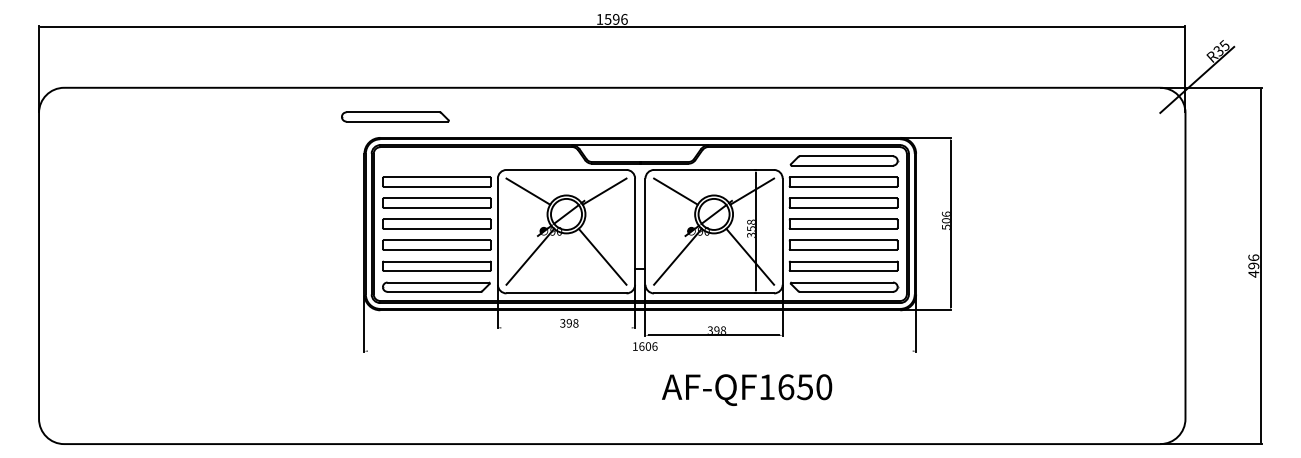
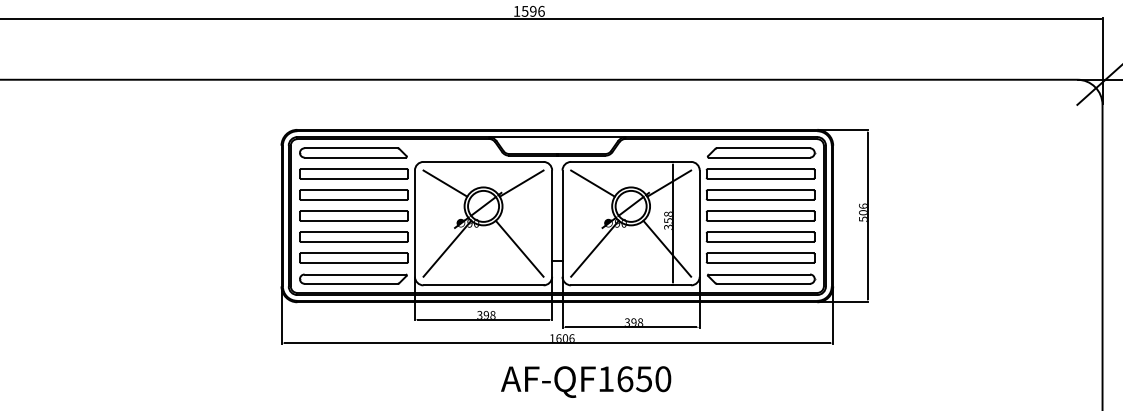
part: (395, 116) -> (353, 152), moved
line: (566, 327) -> (483, 319), added
line: (639, 351) -> (556, 343), added
text: (747, 389) -> (586, 381), moved

